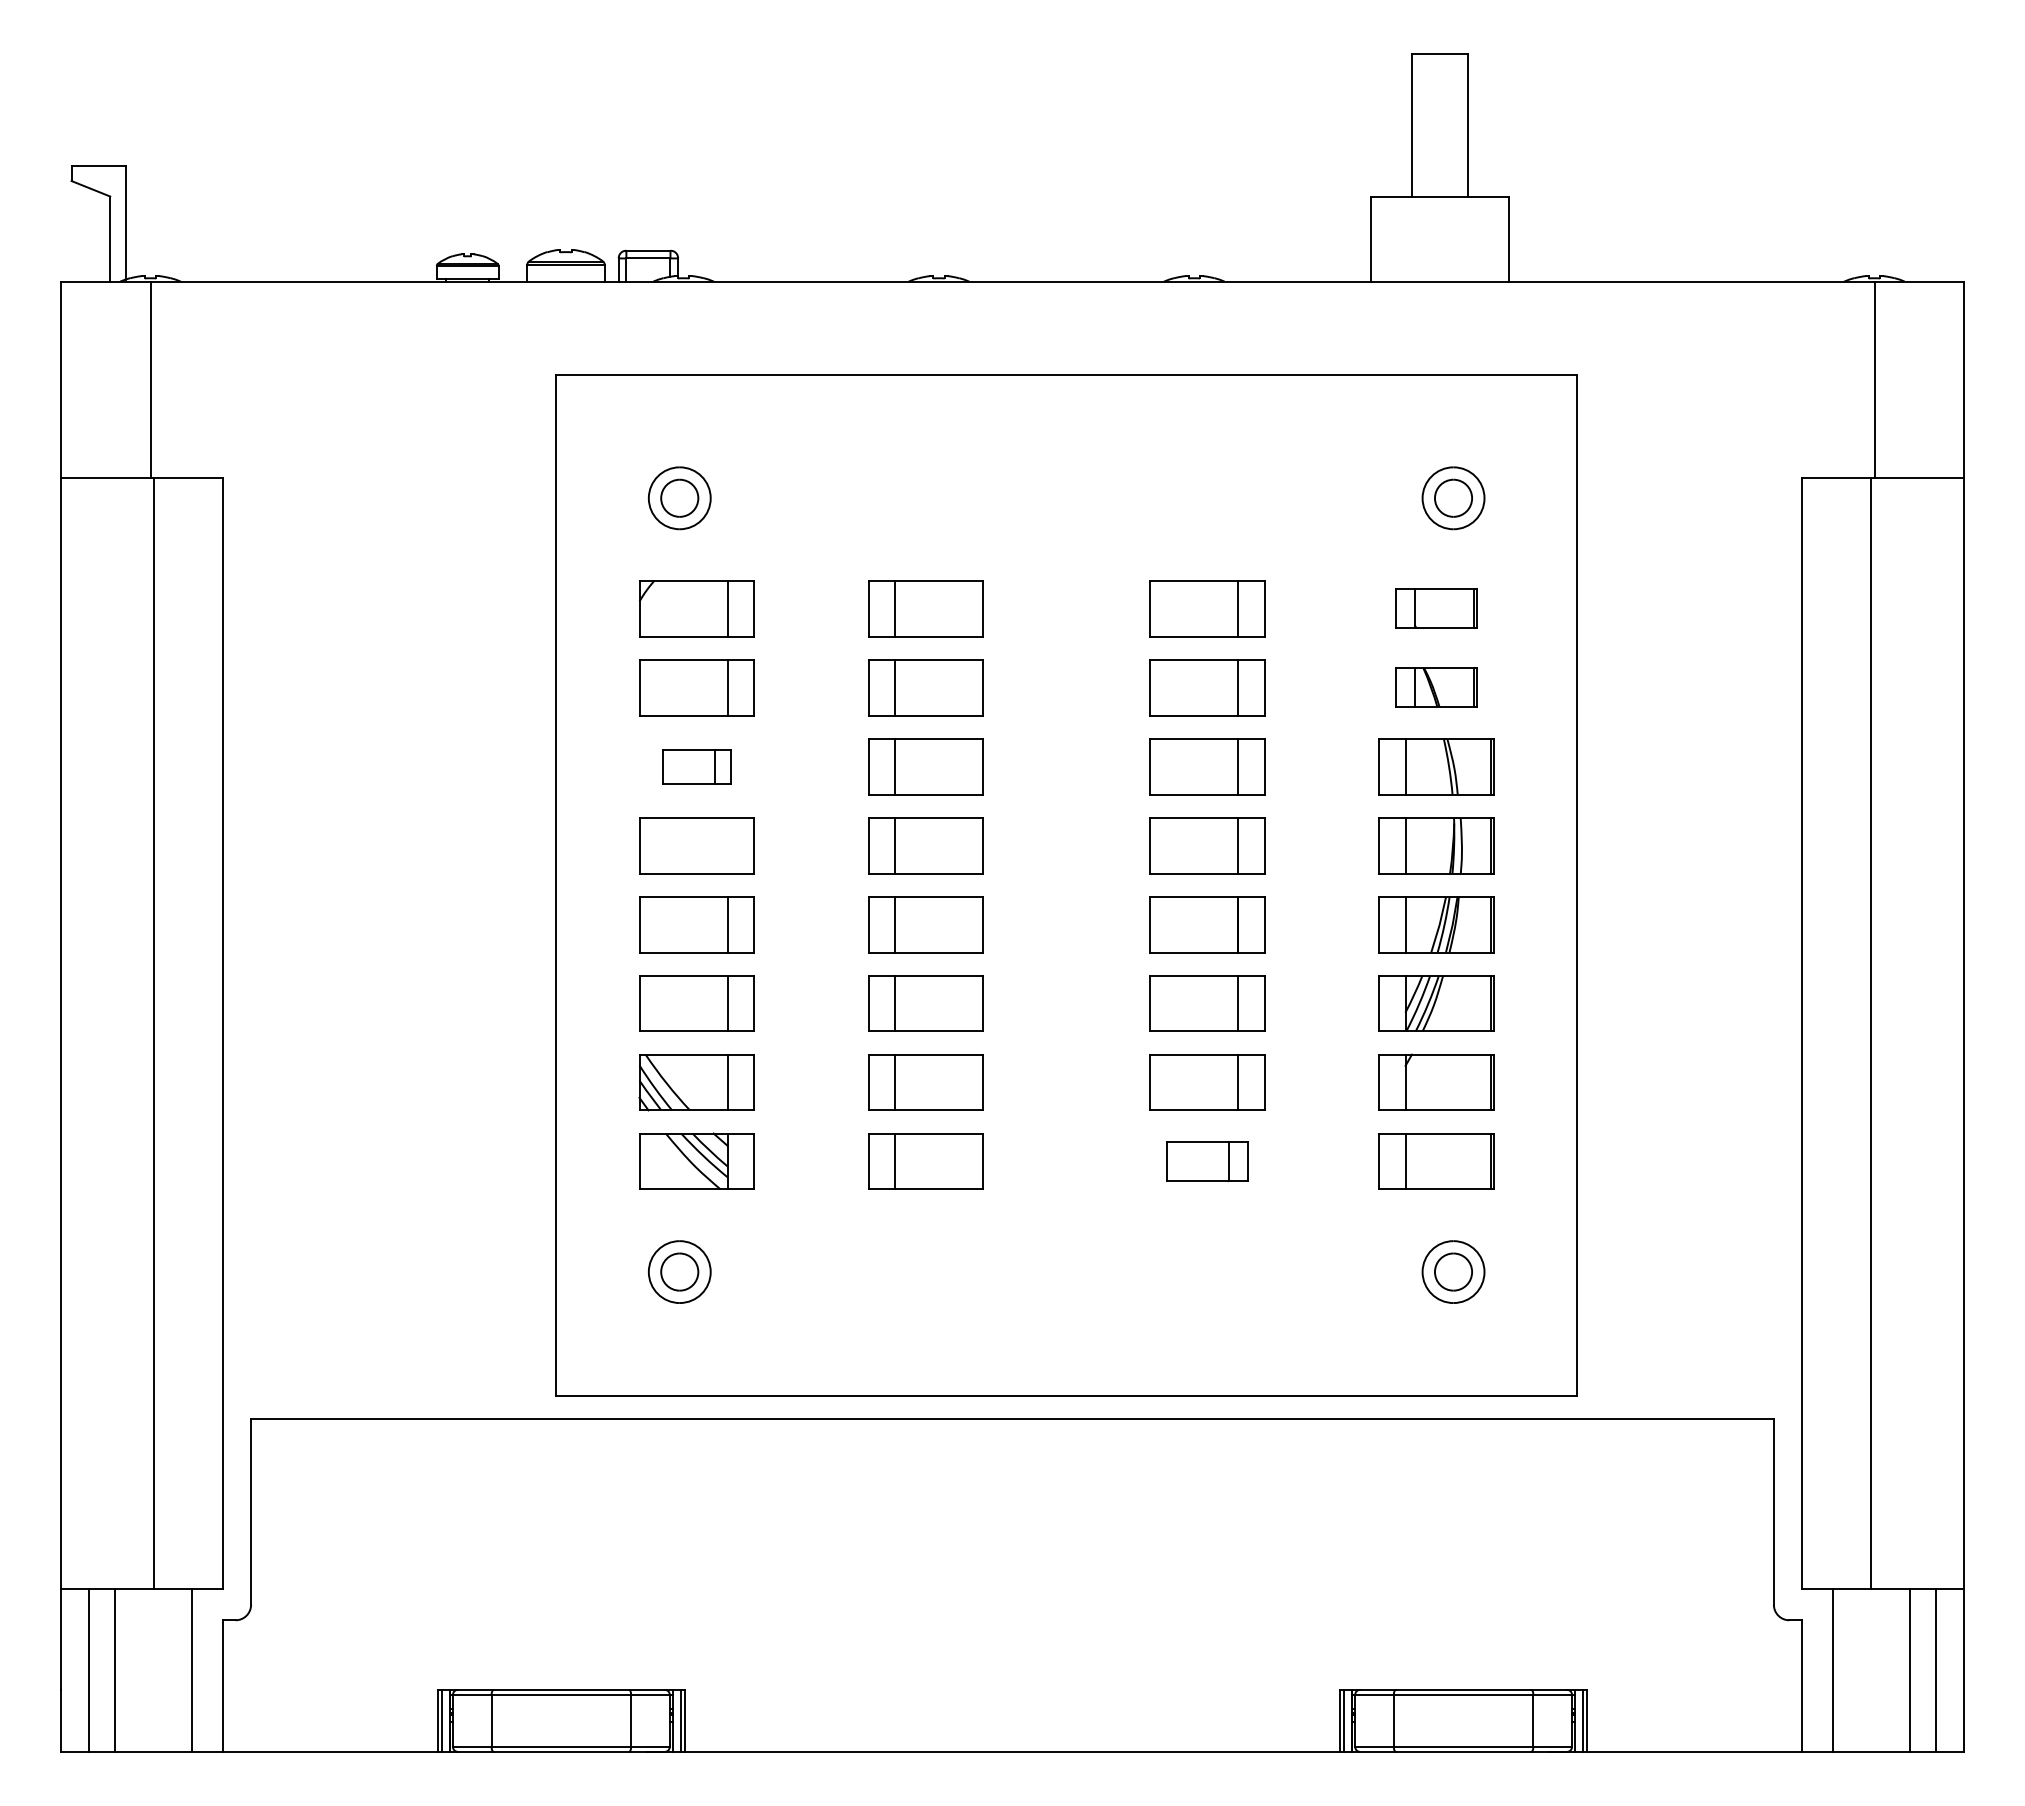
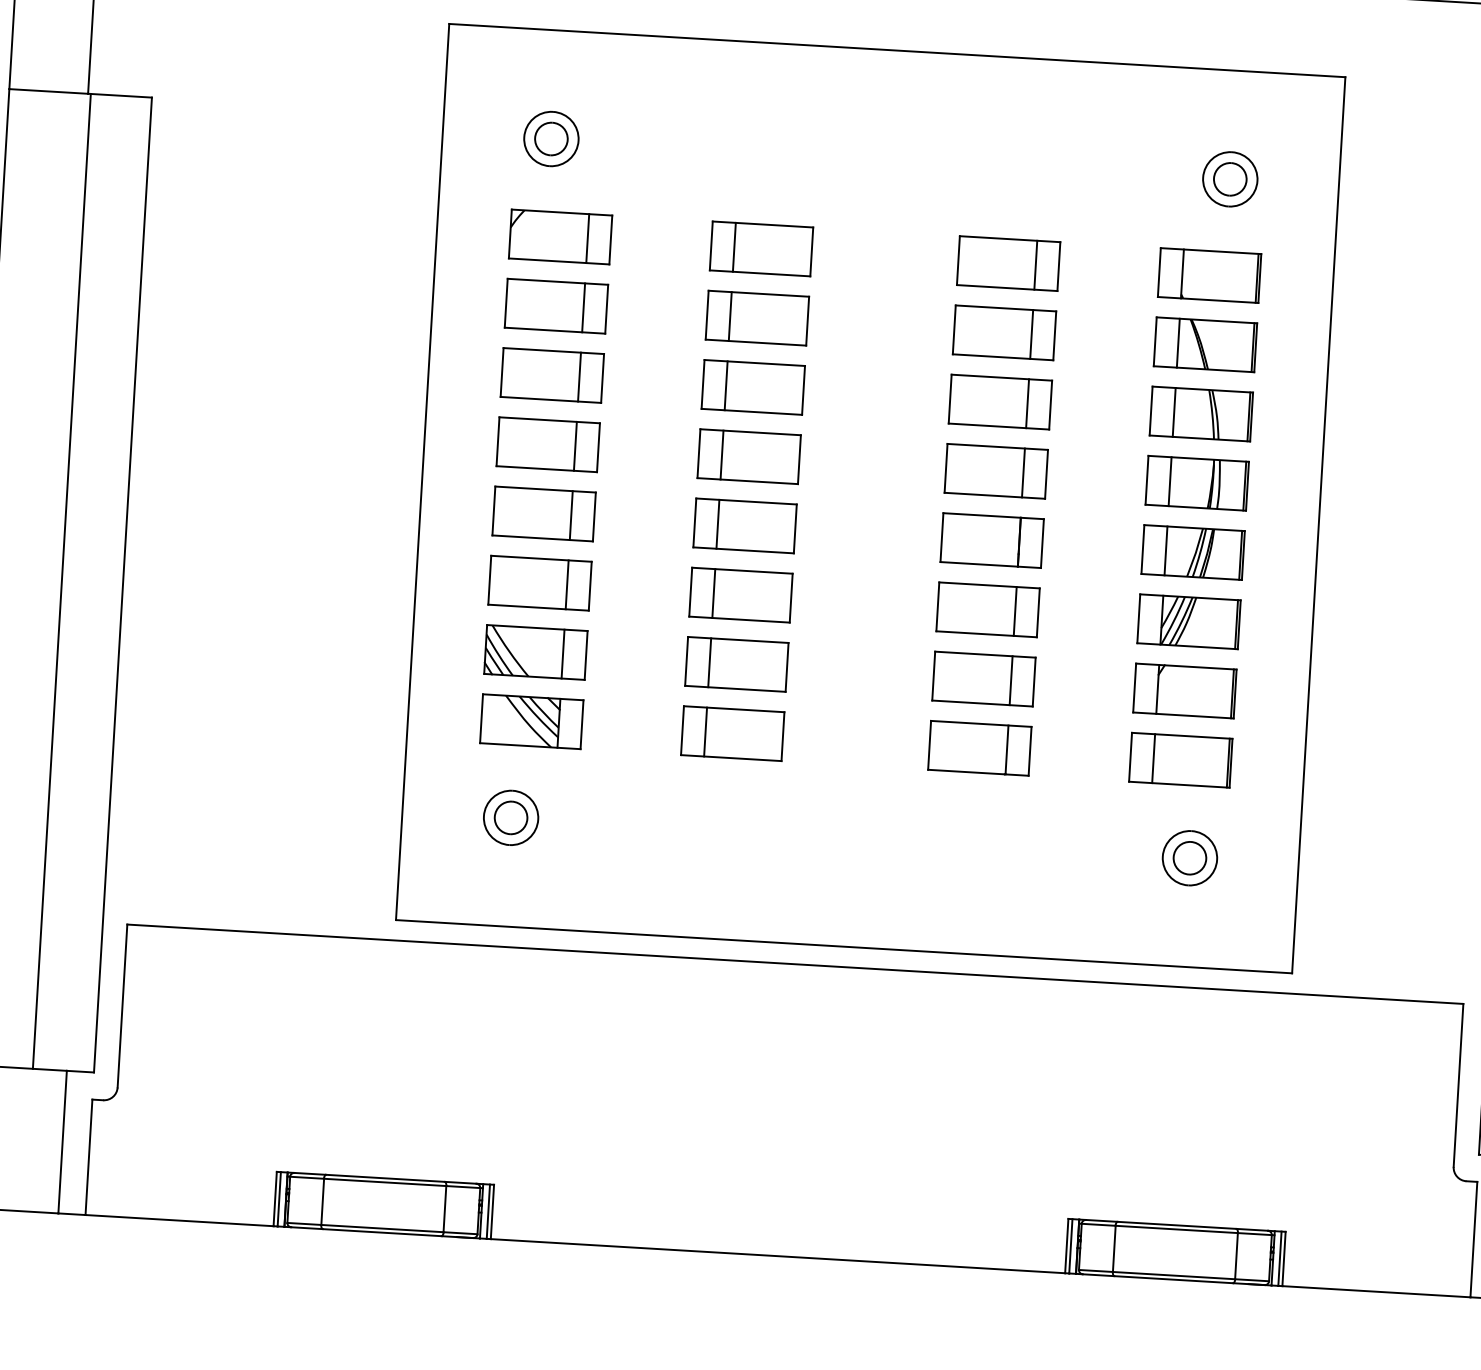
part: (1436, 608) -> (1209, 275), size x1.43
part: (1436, 687) -> (1205, 344), size x1.43
part: (696, 766) -> (552, 375), size x1.67
line: (727, 845) -> (575, 446), added
part: (1207, 1161) -> (979, 748), size x1.43

